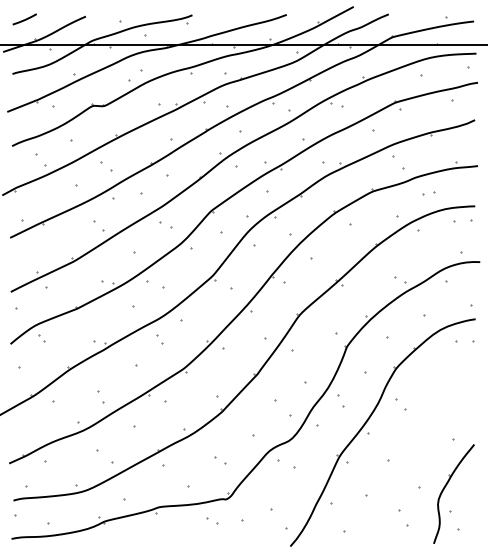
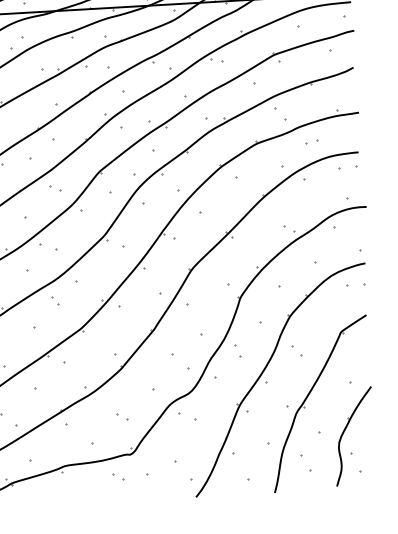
part: (409, 452) -> (307, 398), added

